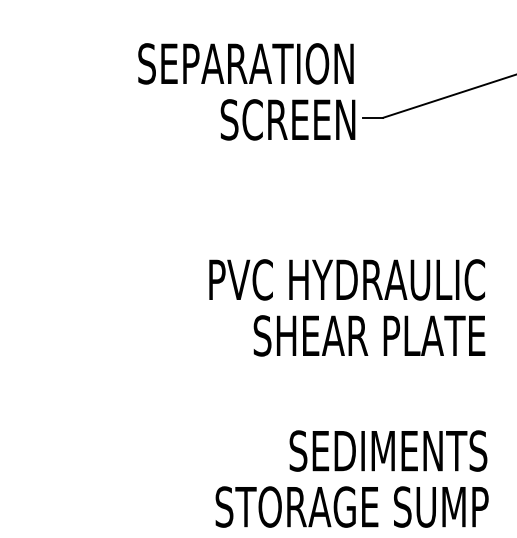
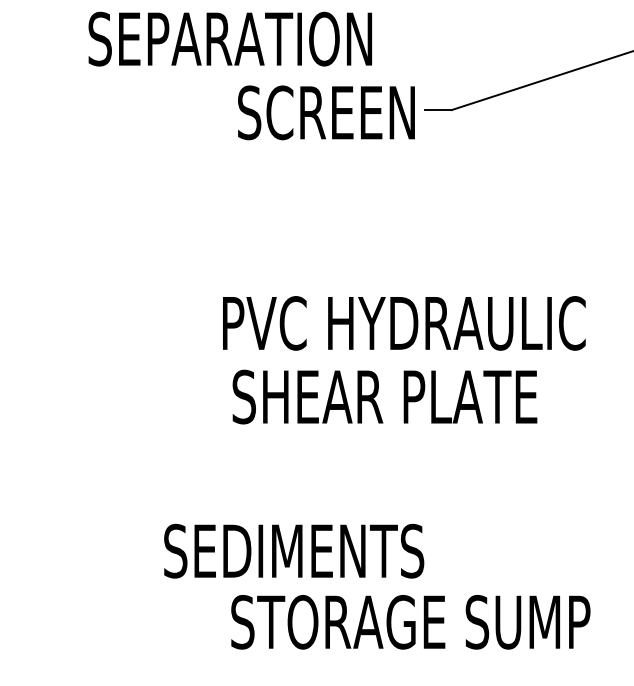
text: (245, 63) -> (229, 38), moved
text: (369, 335) -> (384, 396), moved
text: (388, 450) -> (294, 550), moved

